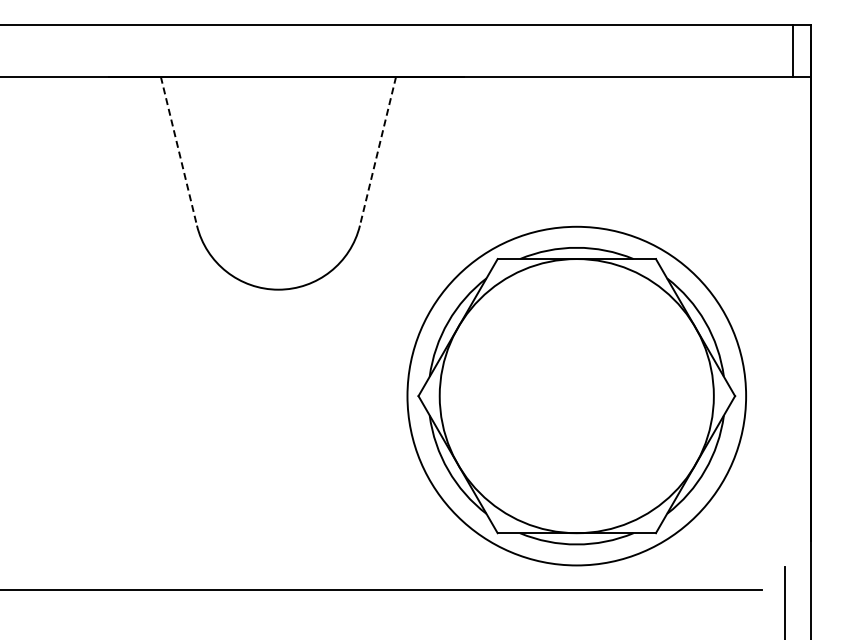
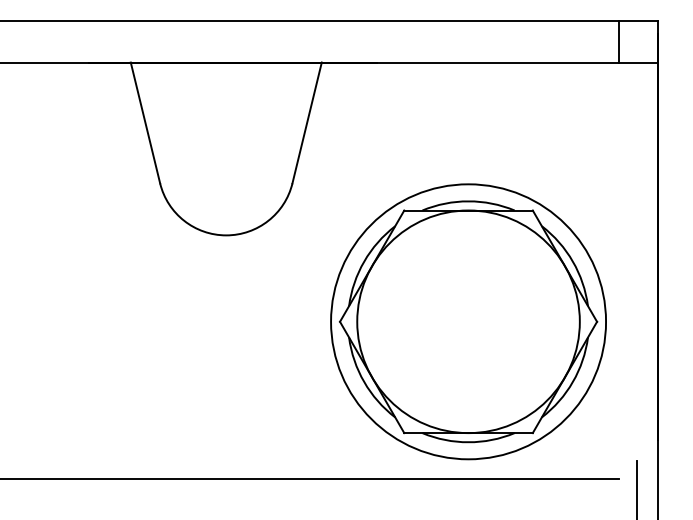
line: (793, 50) -> (619, 41), moved
line: (178, 151) -> (145, 123), dashed -> solid
line: (378, 151) -> (307, 123), dashed -> solid

